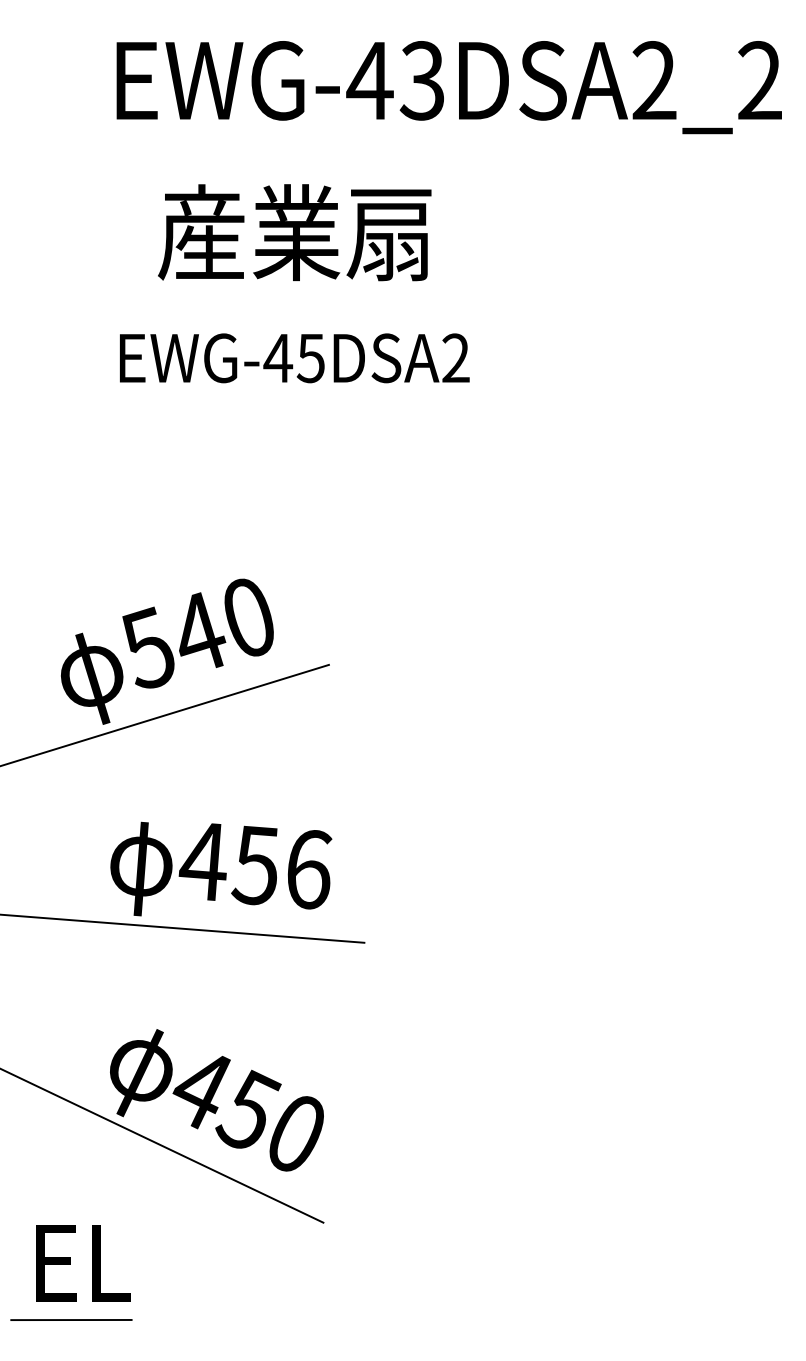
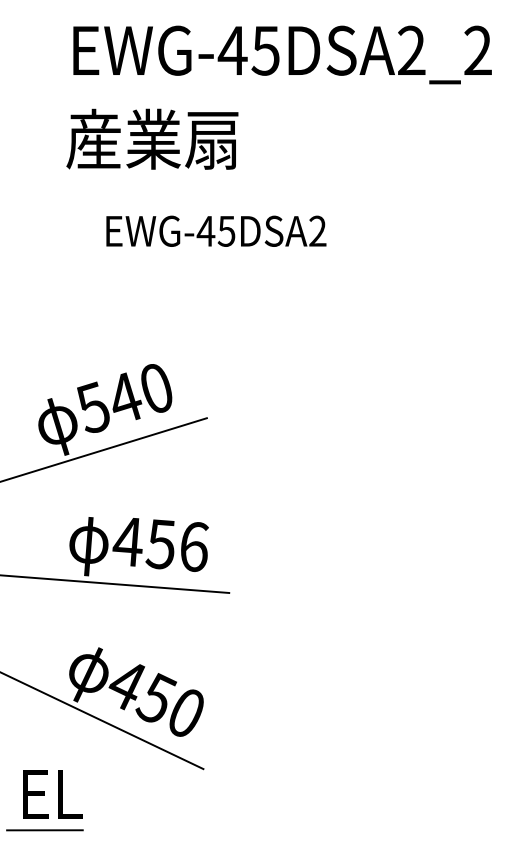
text: (422, 80) -> (265, 50), EWG-43DSA2_2 -> EWG-45DSA2_2
text: (294, 231) -> (152, 138), moved
text: (294, 356) -> (216, 230), moved

